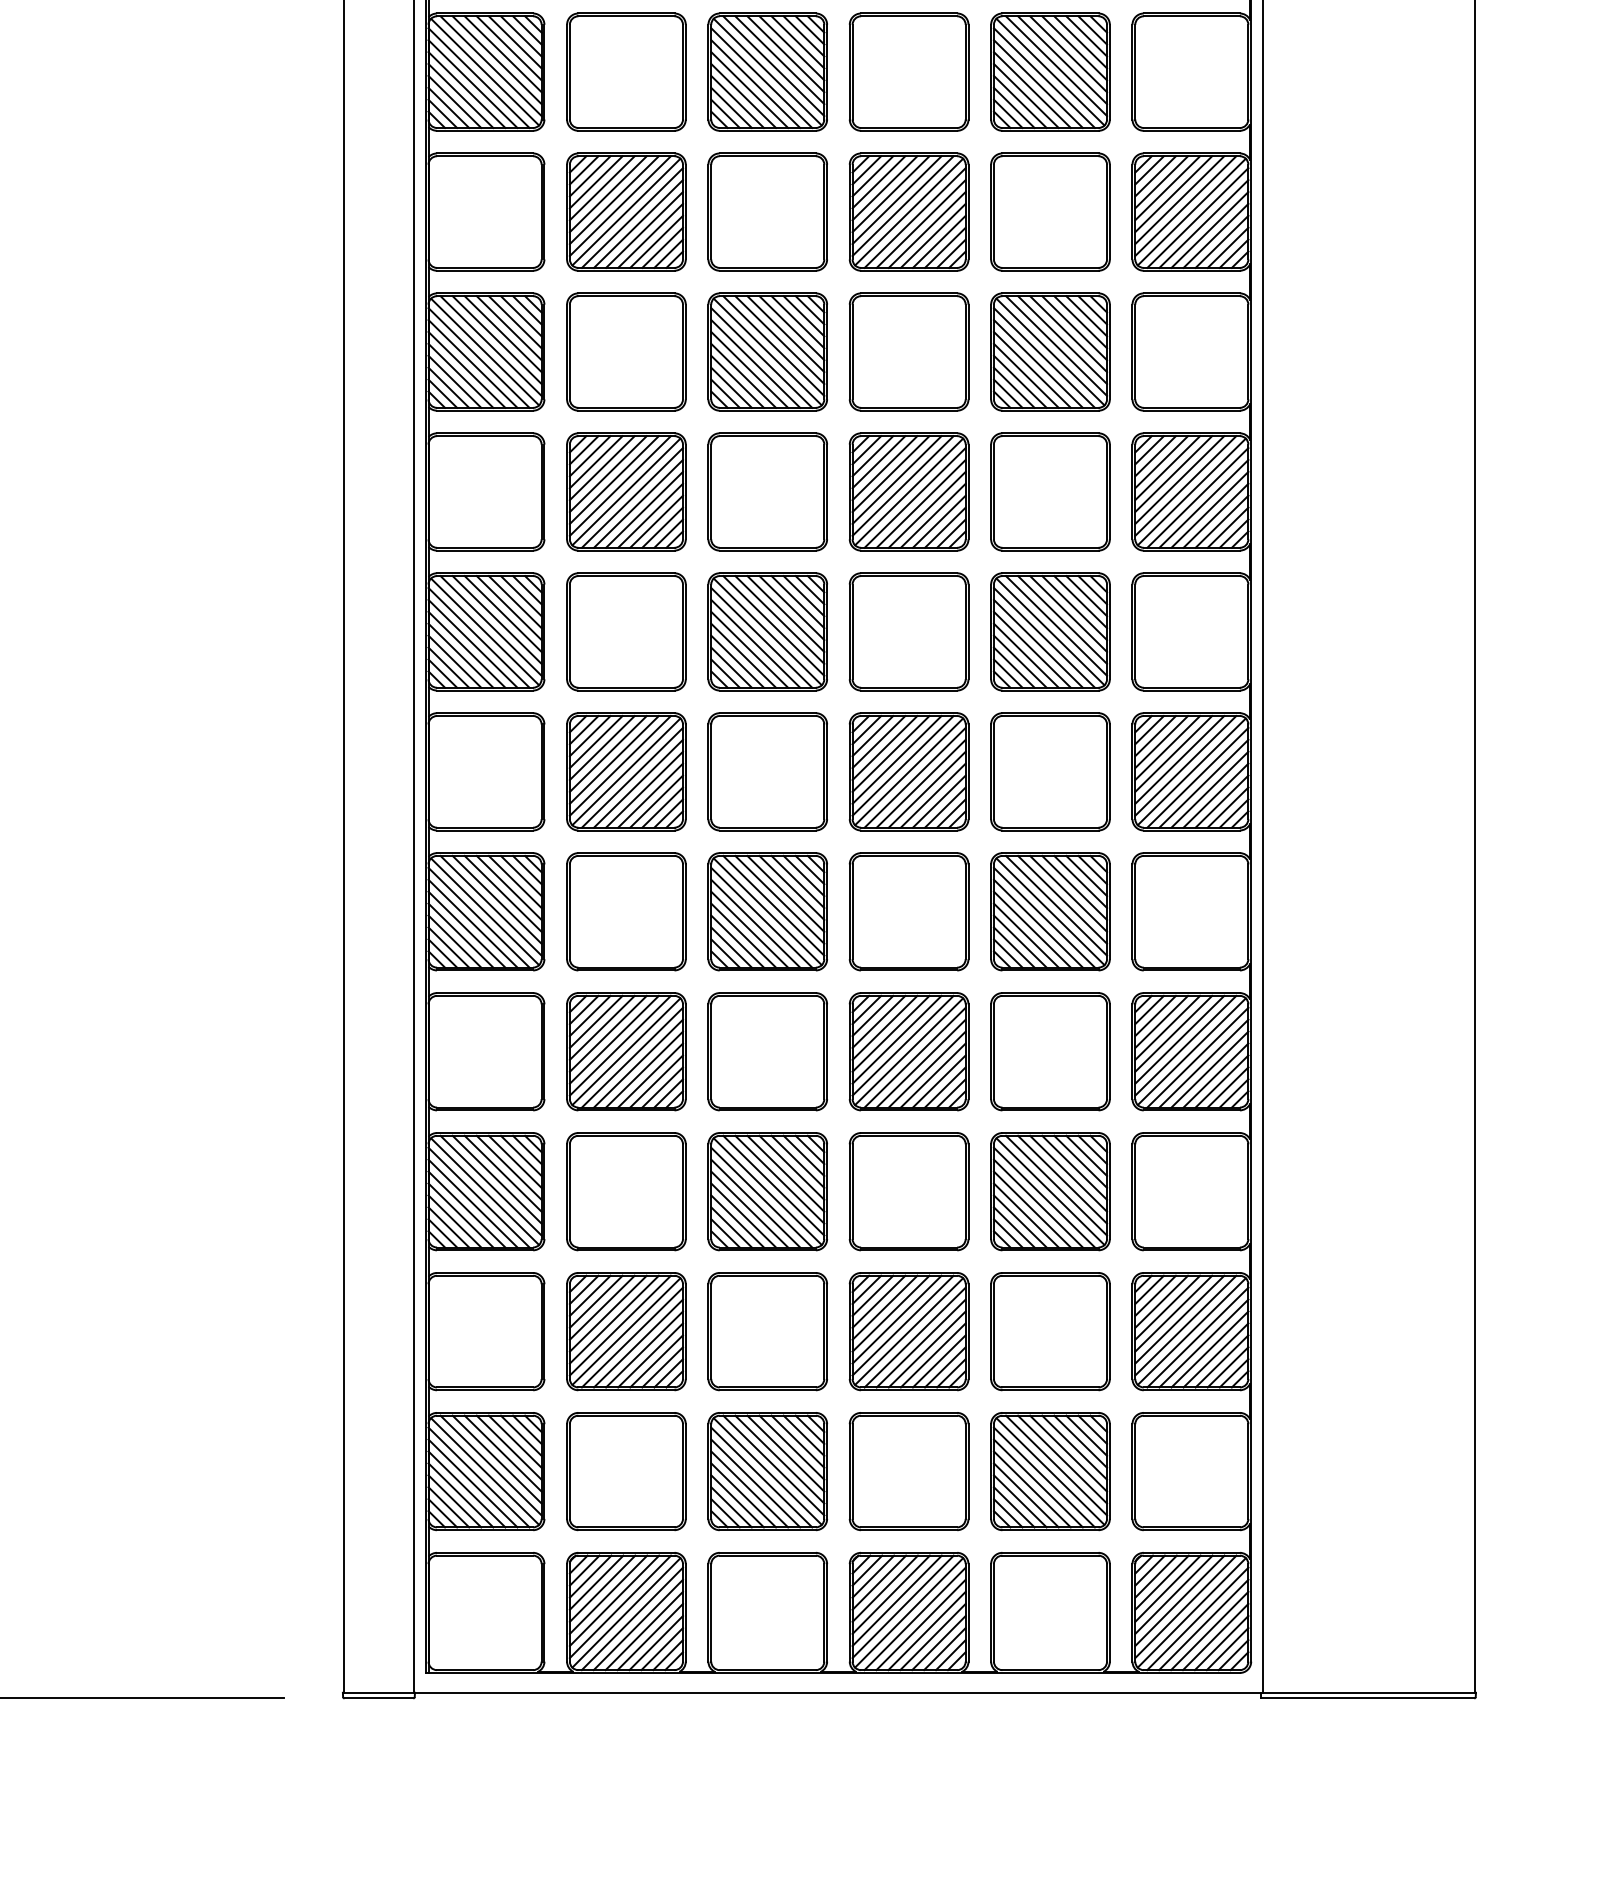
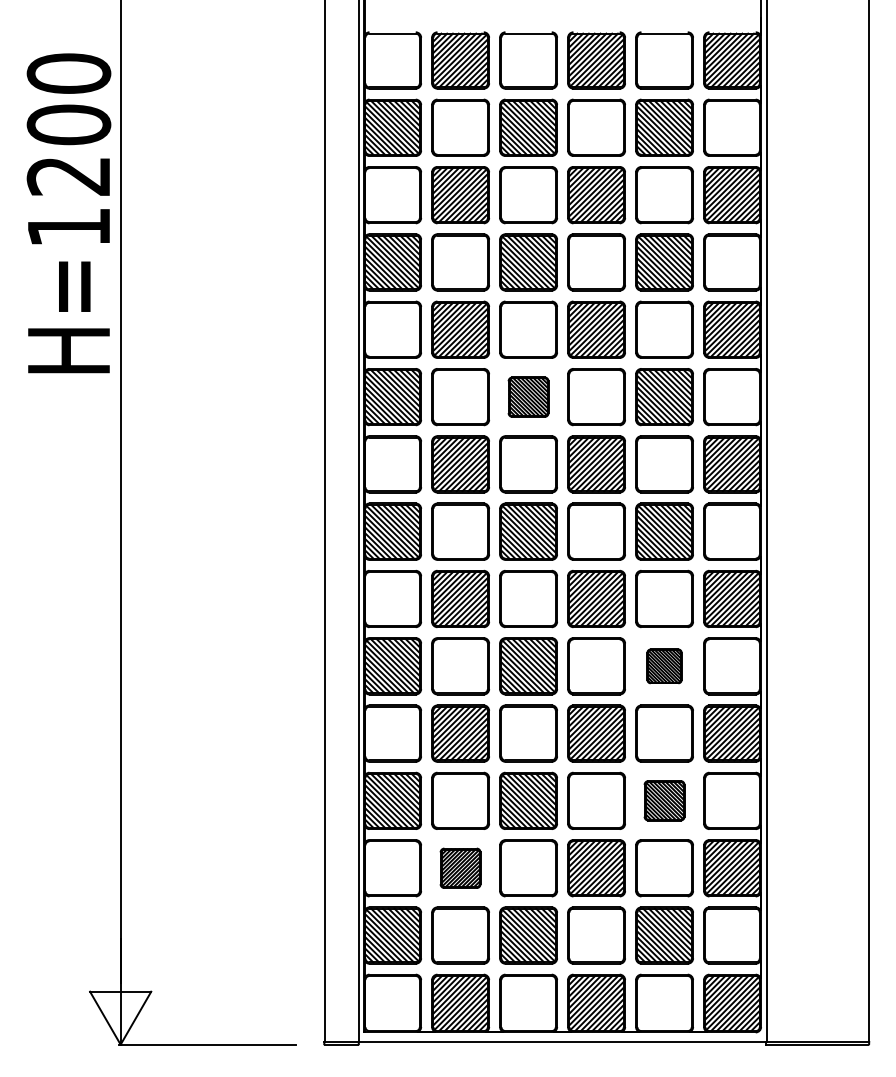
part: (767, 352) -> (528, 397), size x0.7
part: (1050, 912) -> (664, 666), size x0.6
part: (1050, 1190) -> (664, 800), size x0.7
part: (626, 1332) -> (460, 868), size x0.7

